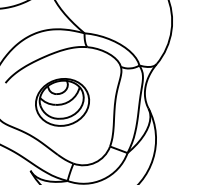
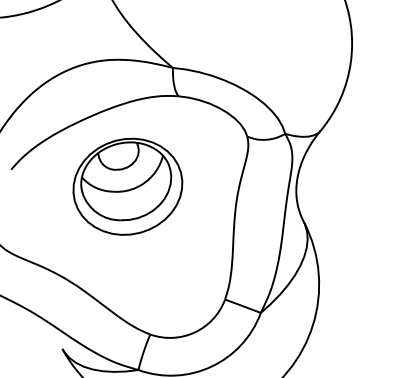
part: (62, 102) -> (127, 186), moved

